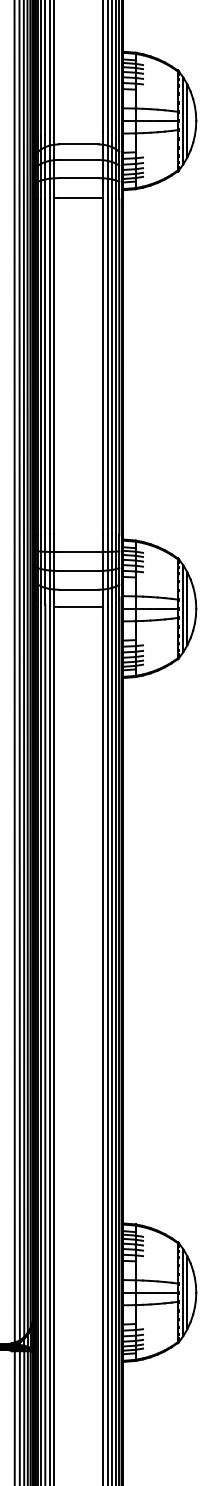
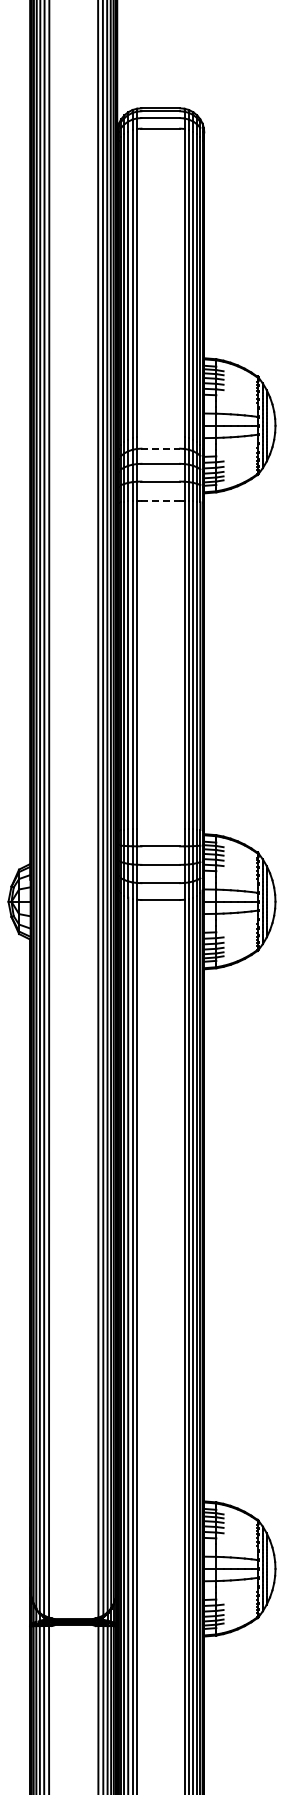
line: (79, 144) -> (161, 448), solid -> dashed
line: (79, 197) -> (161, 500), solid -> dashed

